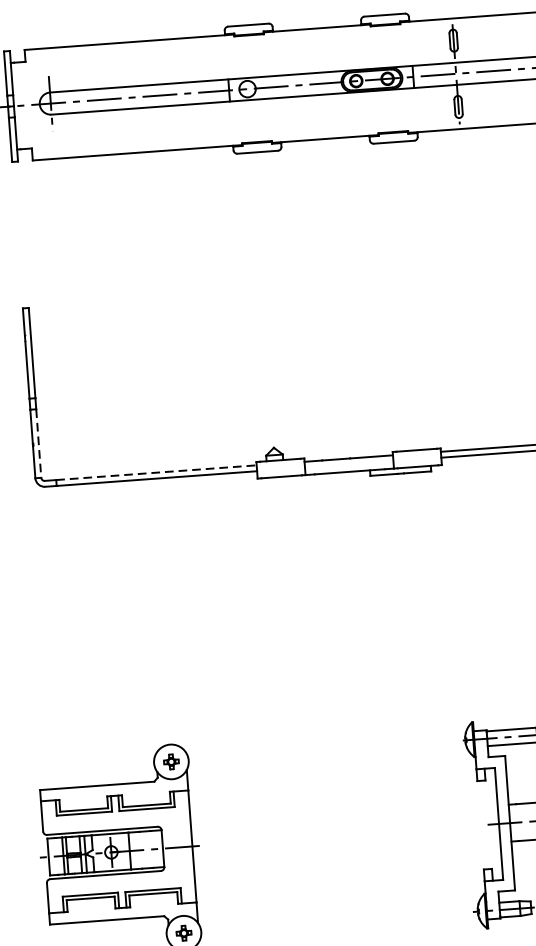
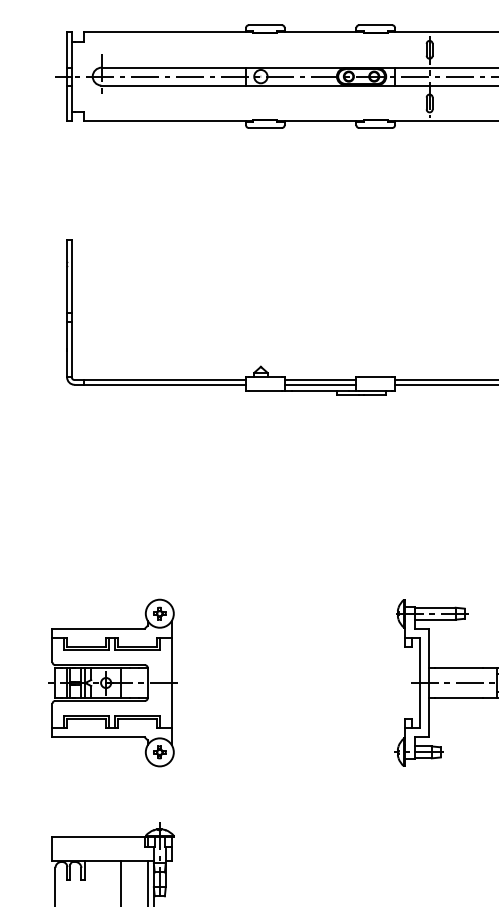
line: (38, 443) -> (71, 349), dashed -> solid
line: (349, 464) -> (320, 384), added
line: (157, 473) -> (165, 380), dashed -> solid

